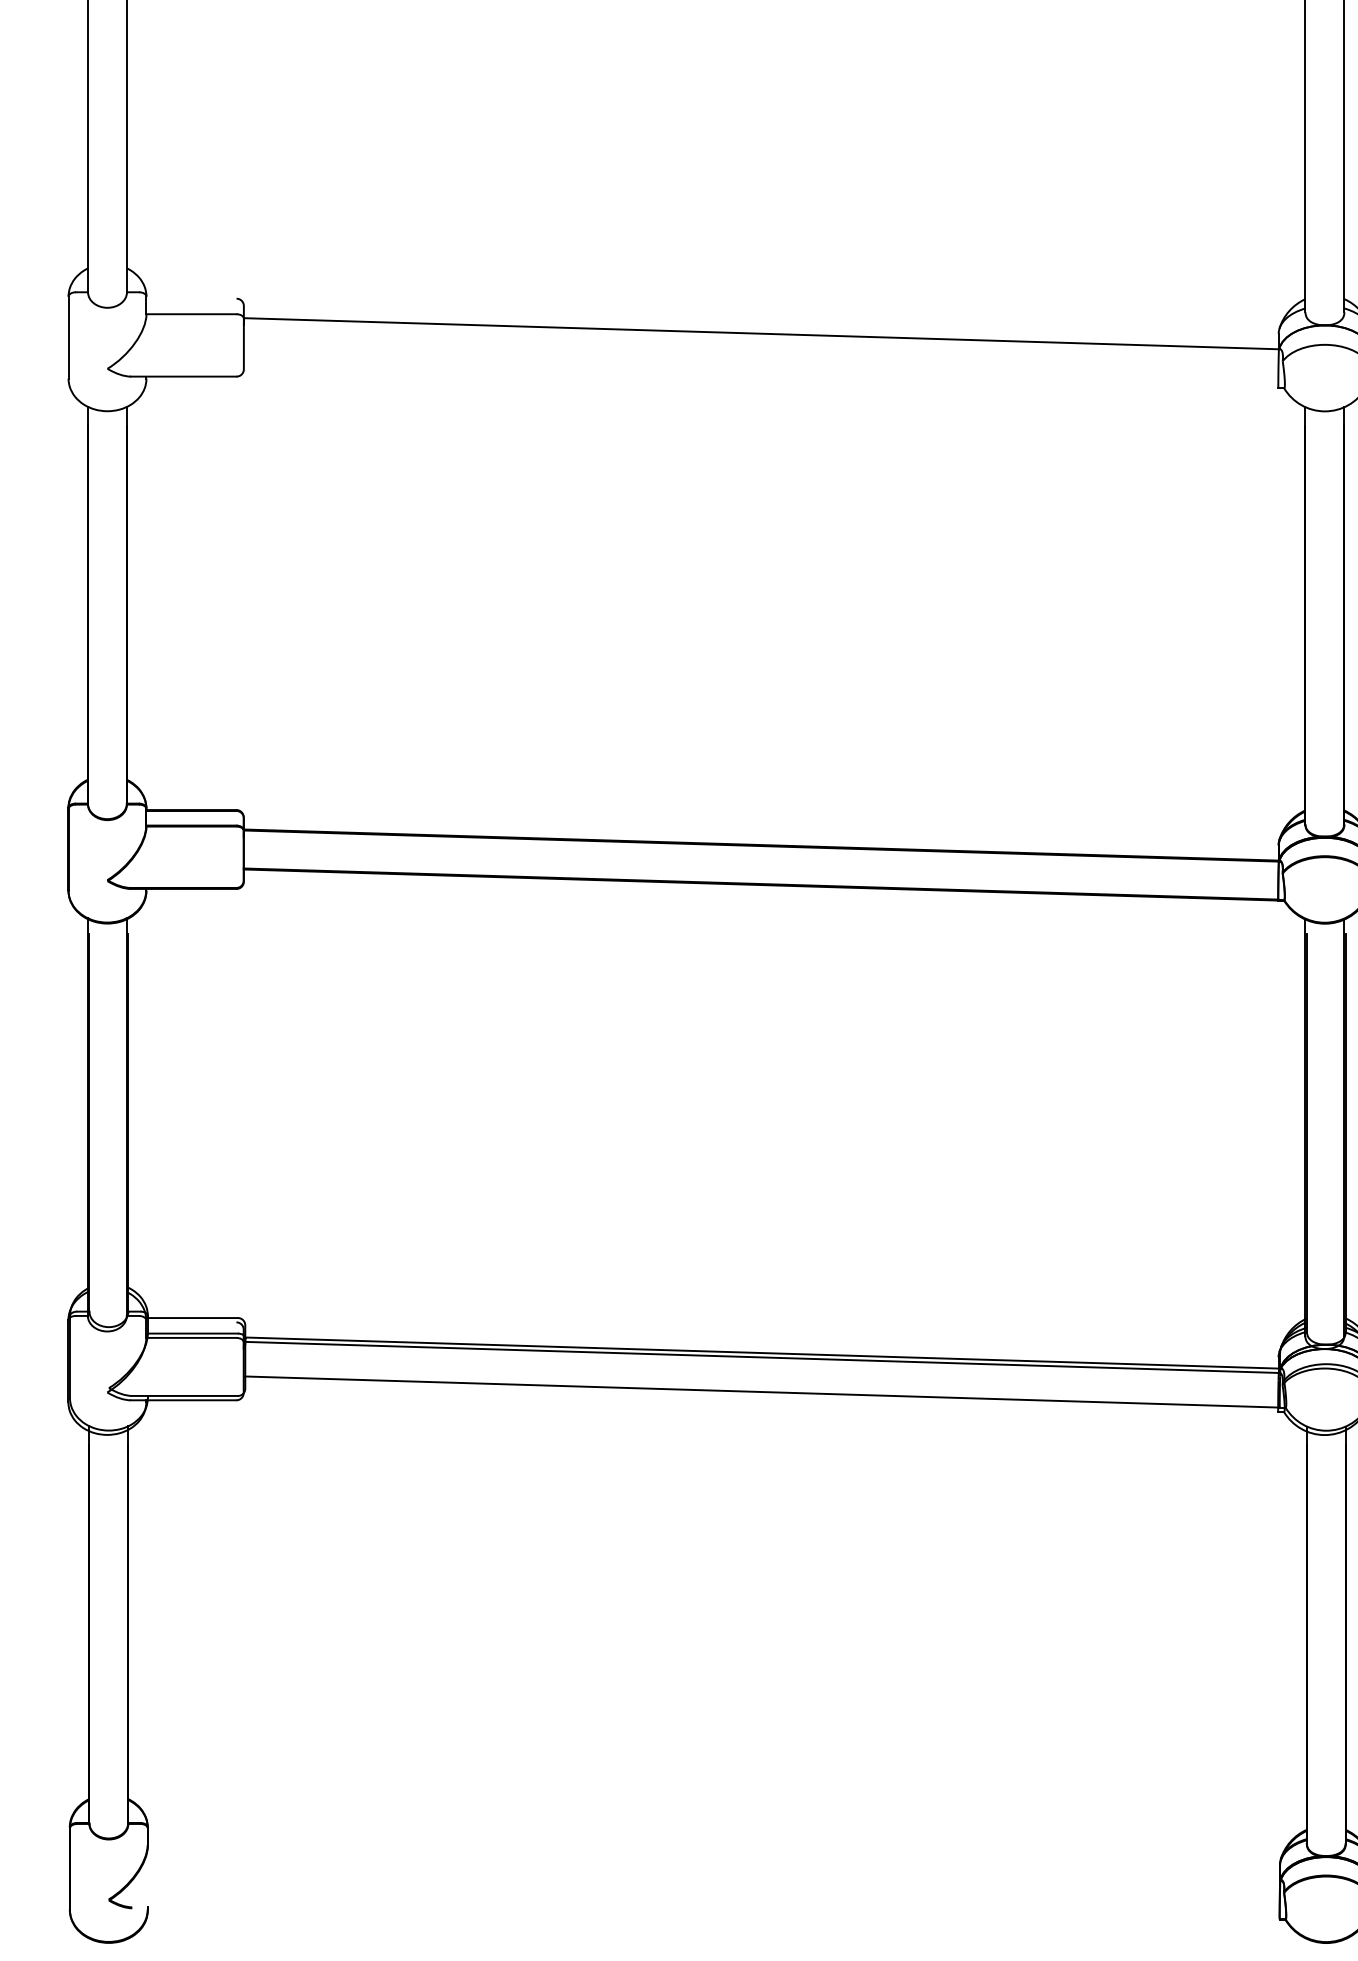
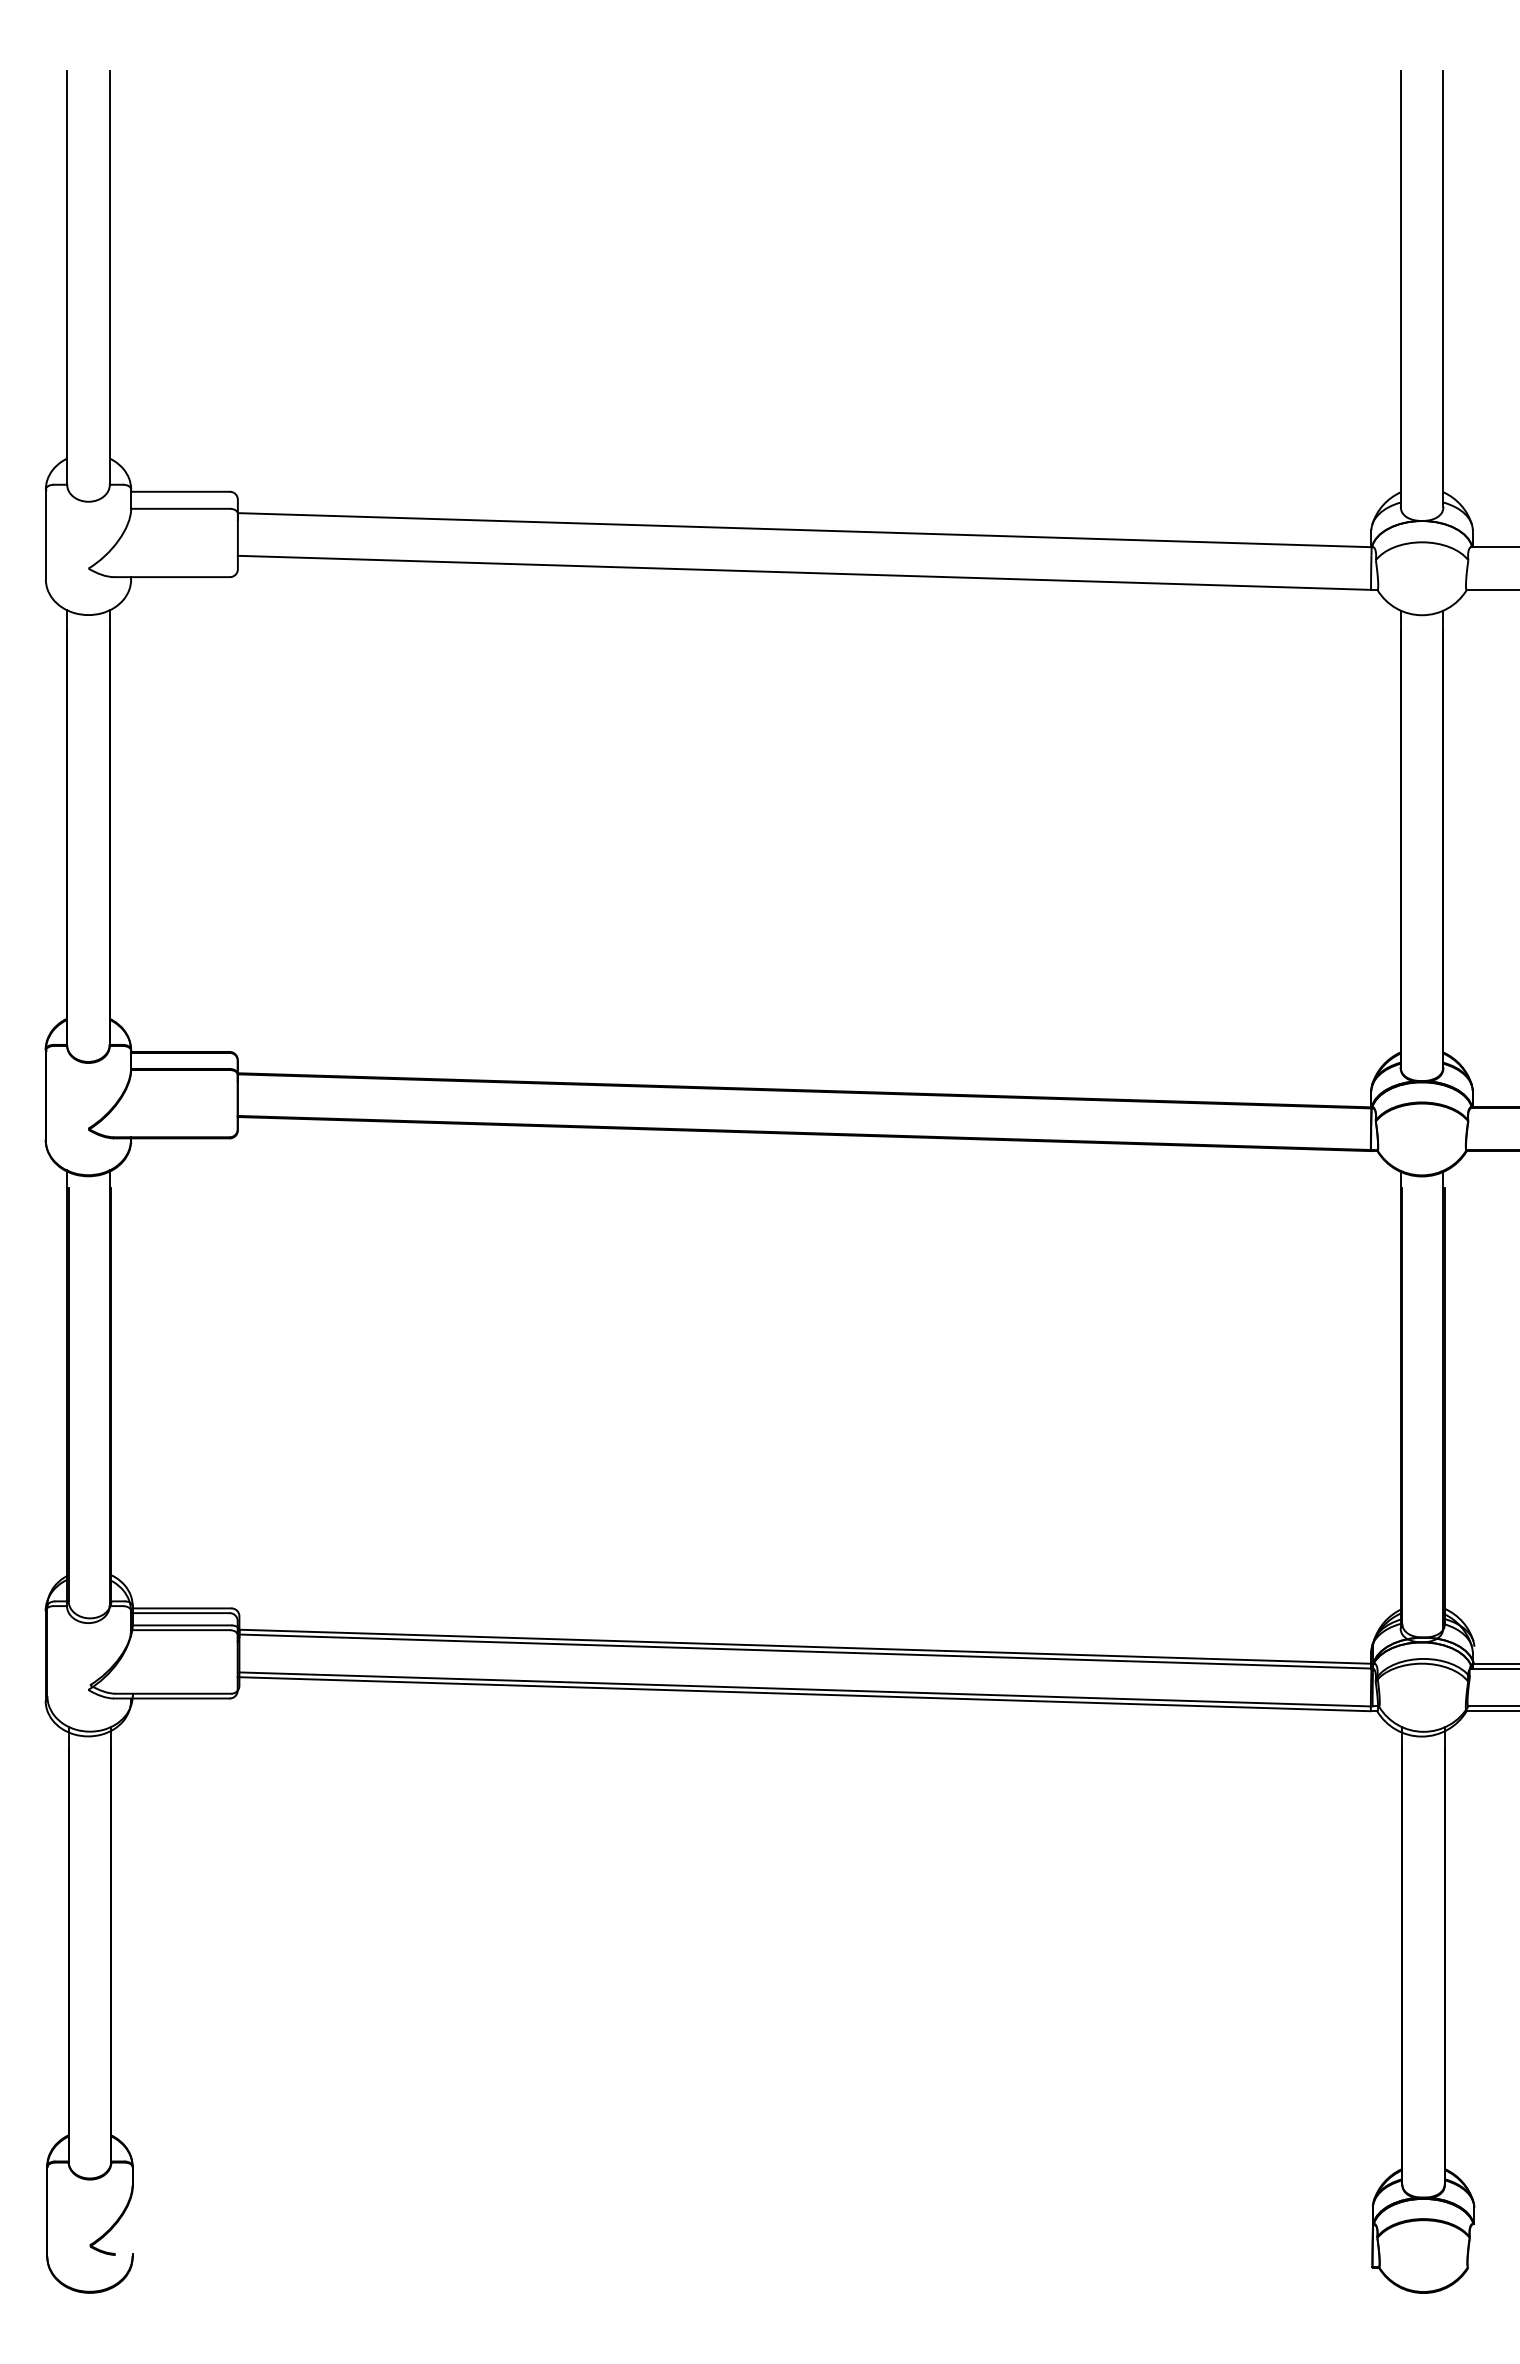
line: (191, 298) -> (180, 491), added
line: (761, 372) -> (804, 572), added
line: (191, 1322) -> (180, 1613), added
line: (760, 1396) -> (803, 1694), added

